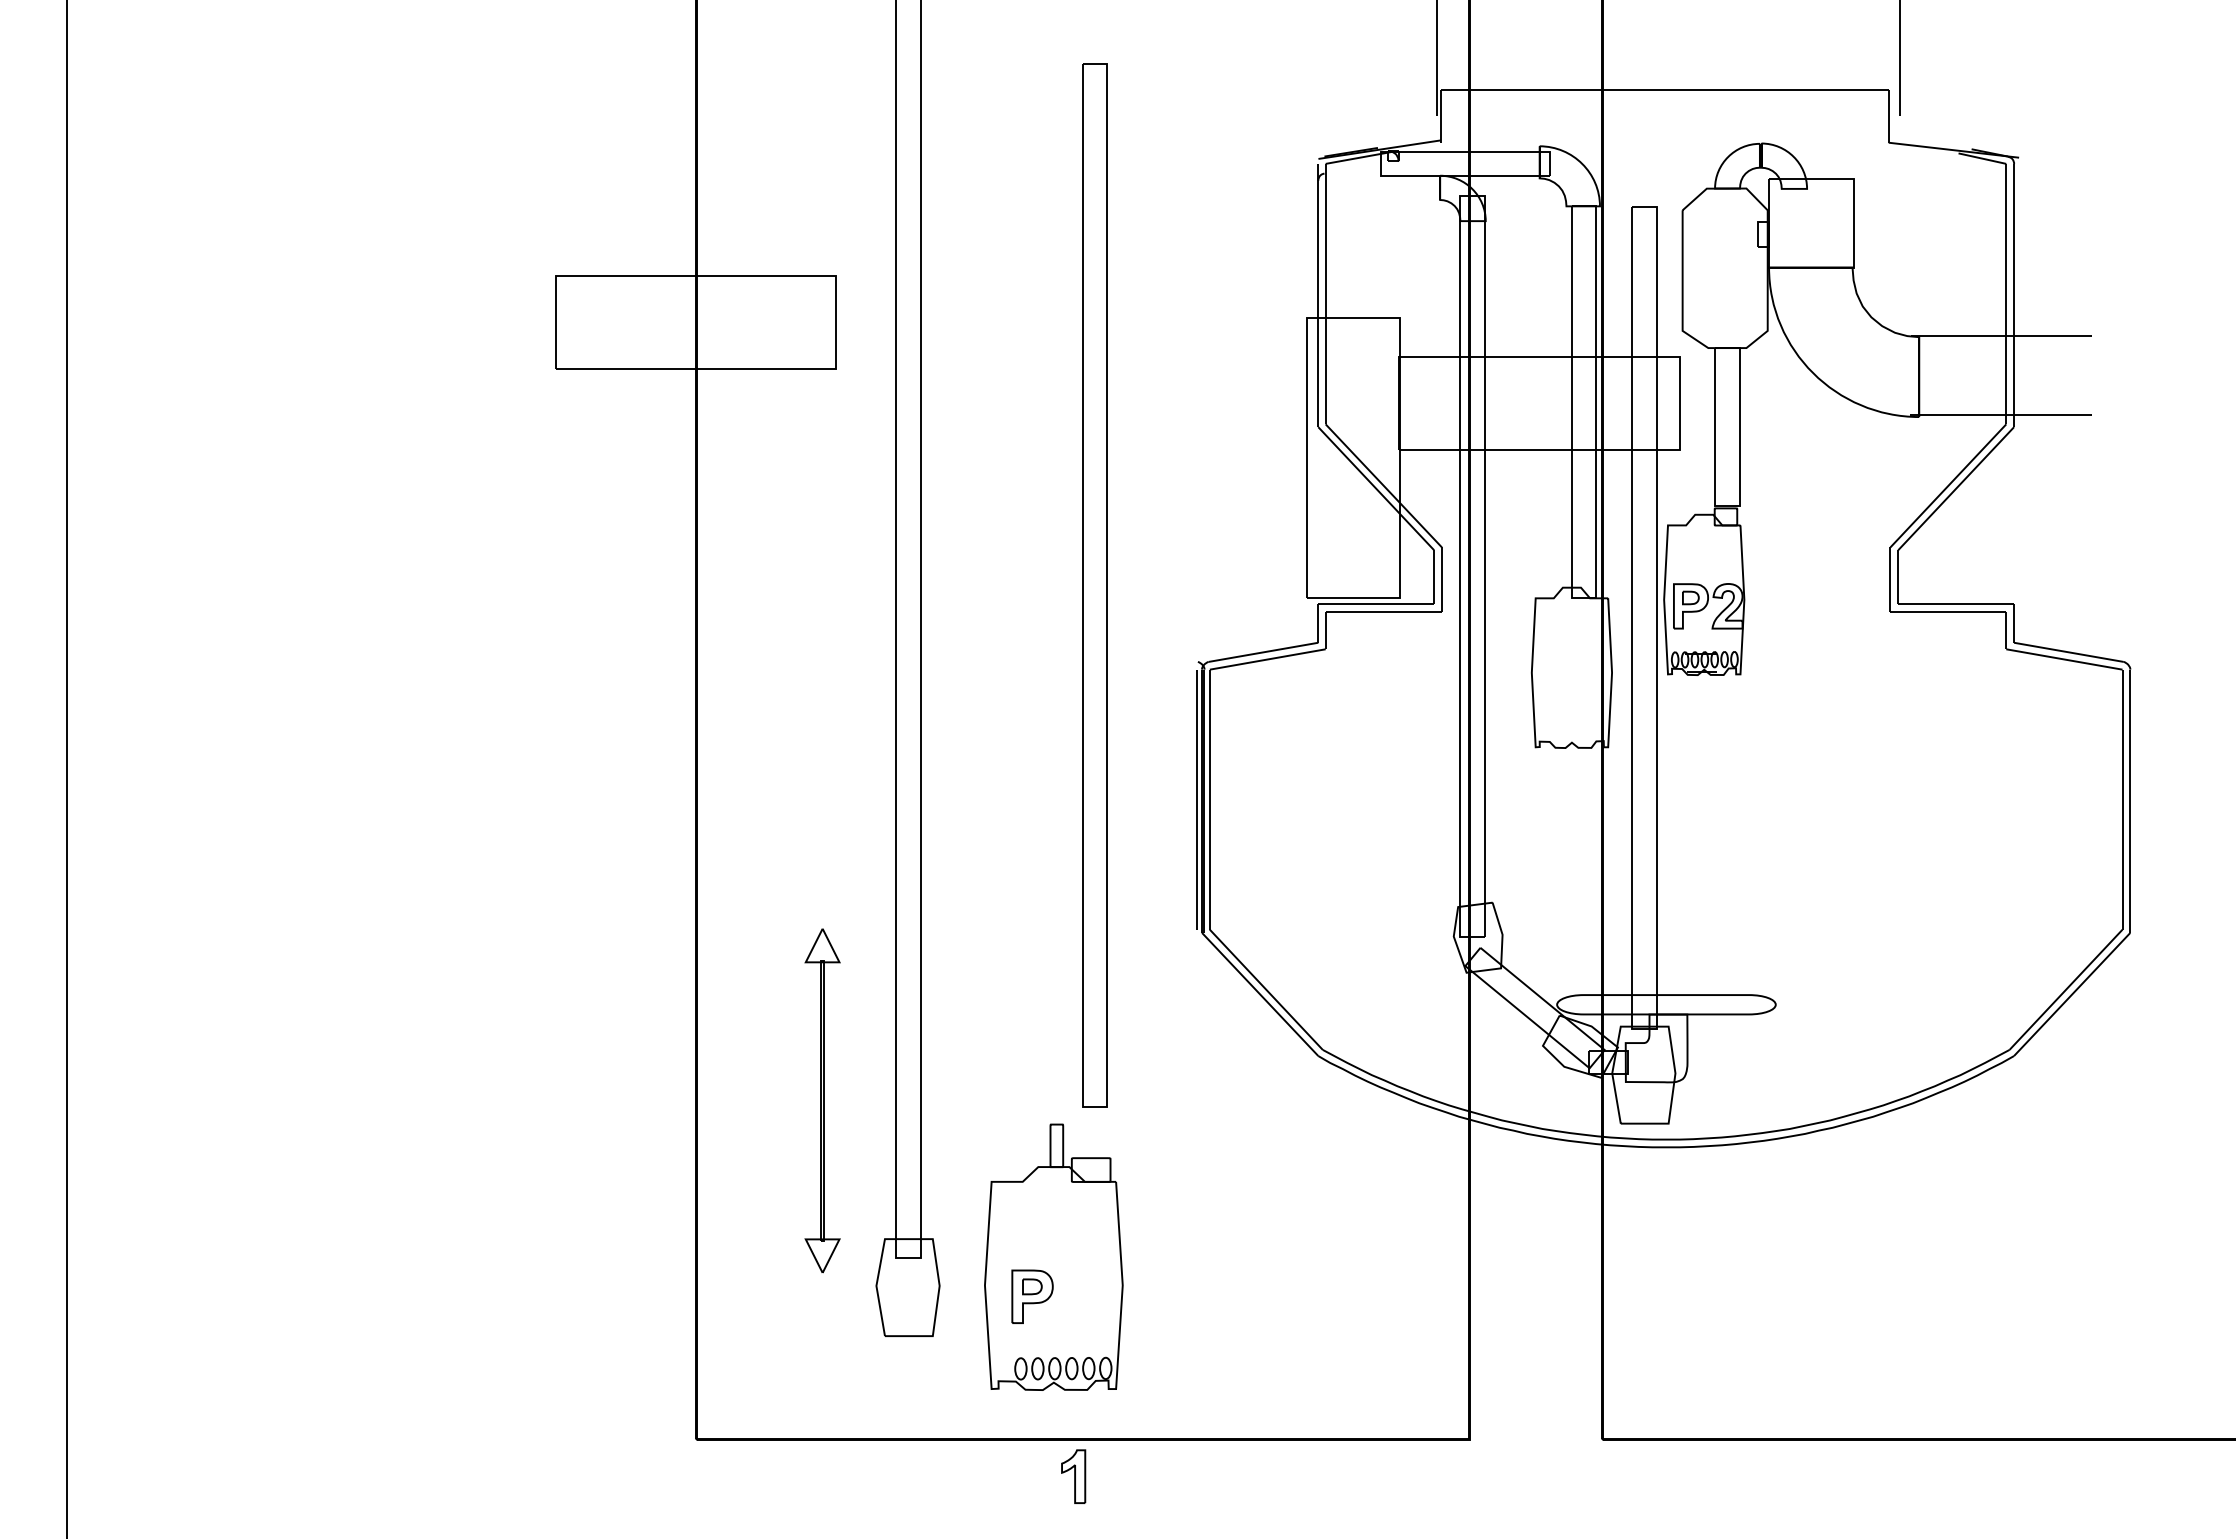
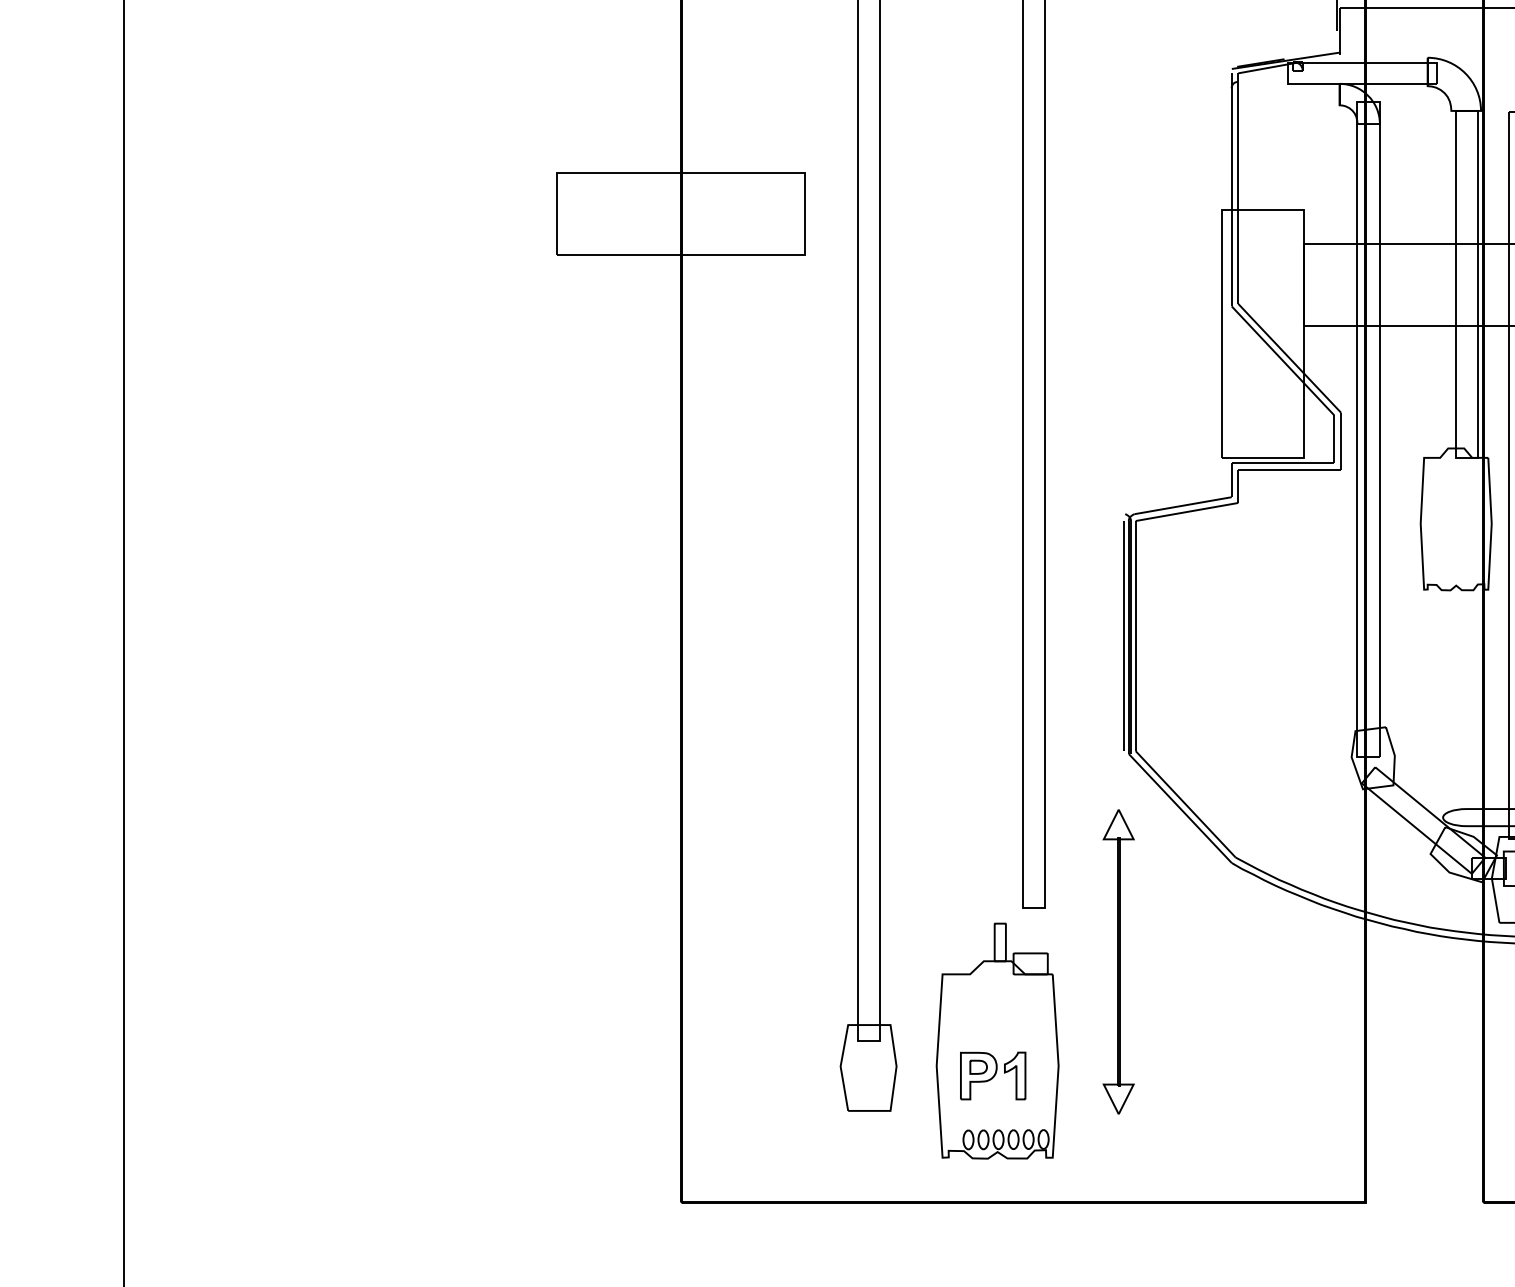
part: (822, 1100) -> (1118, 961), moved
part: (1073, 1476) -> (1015, 1075), moved

